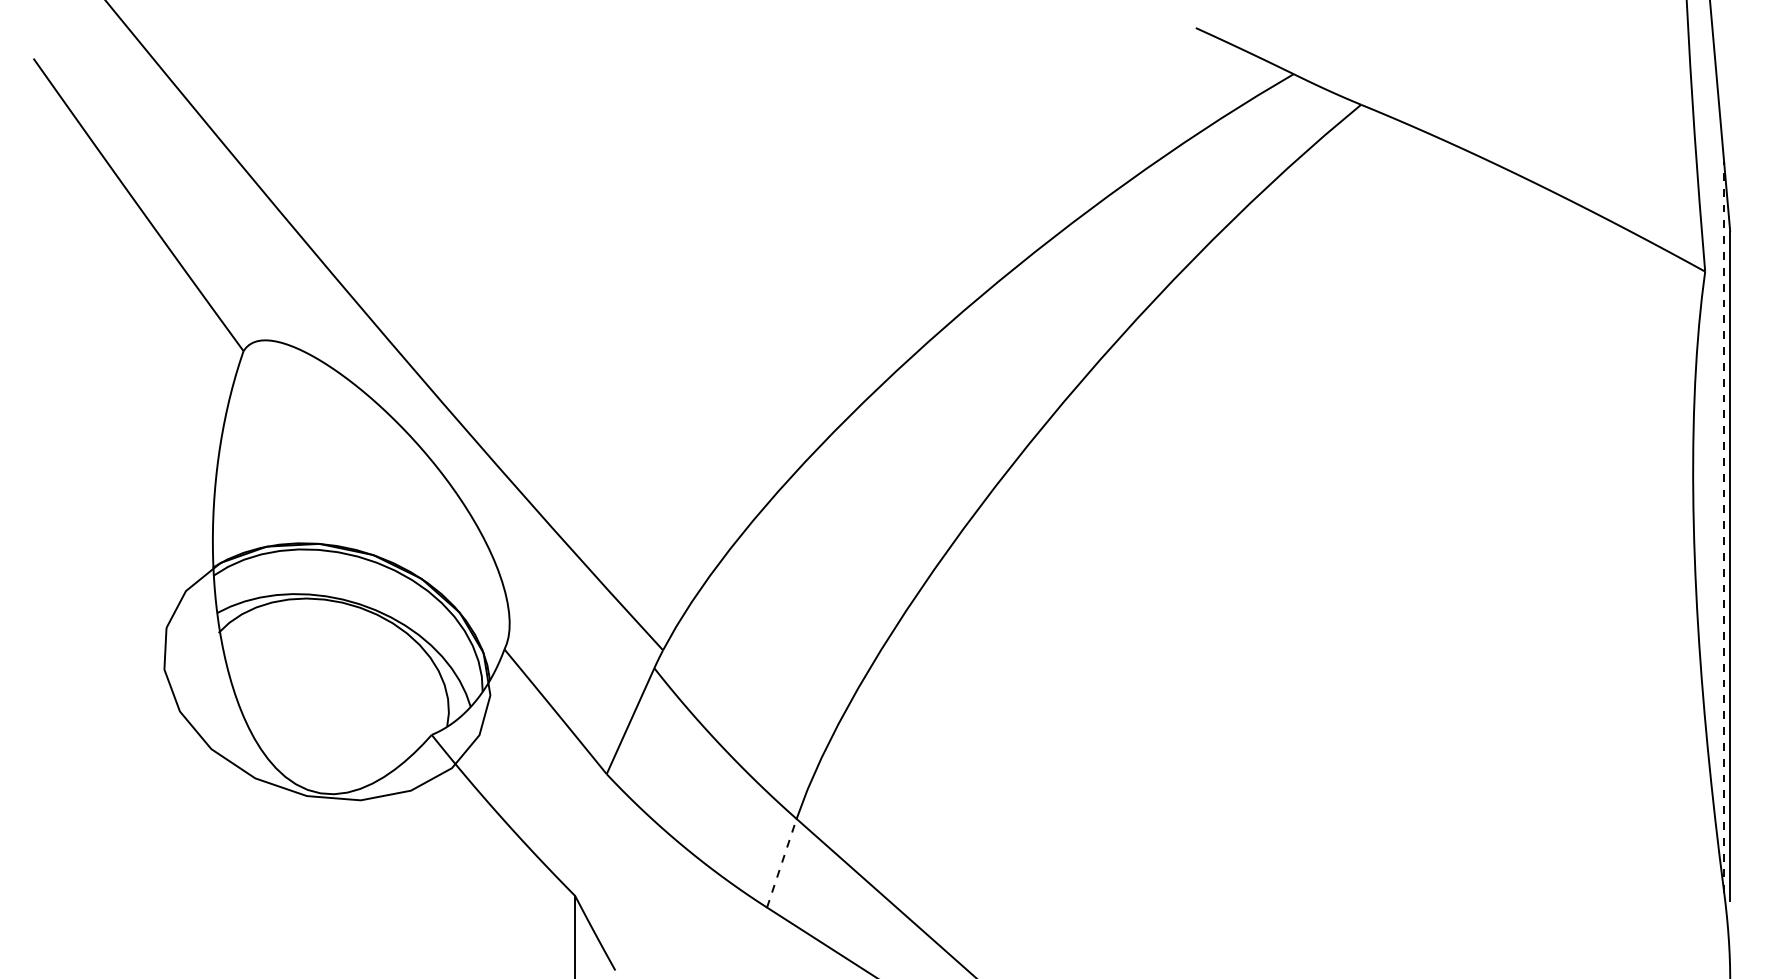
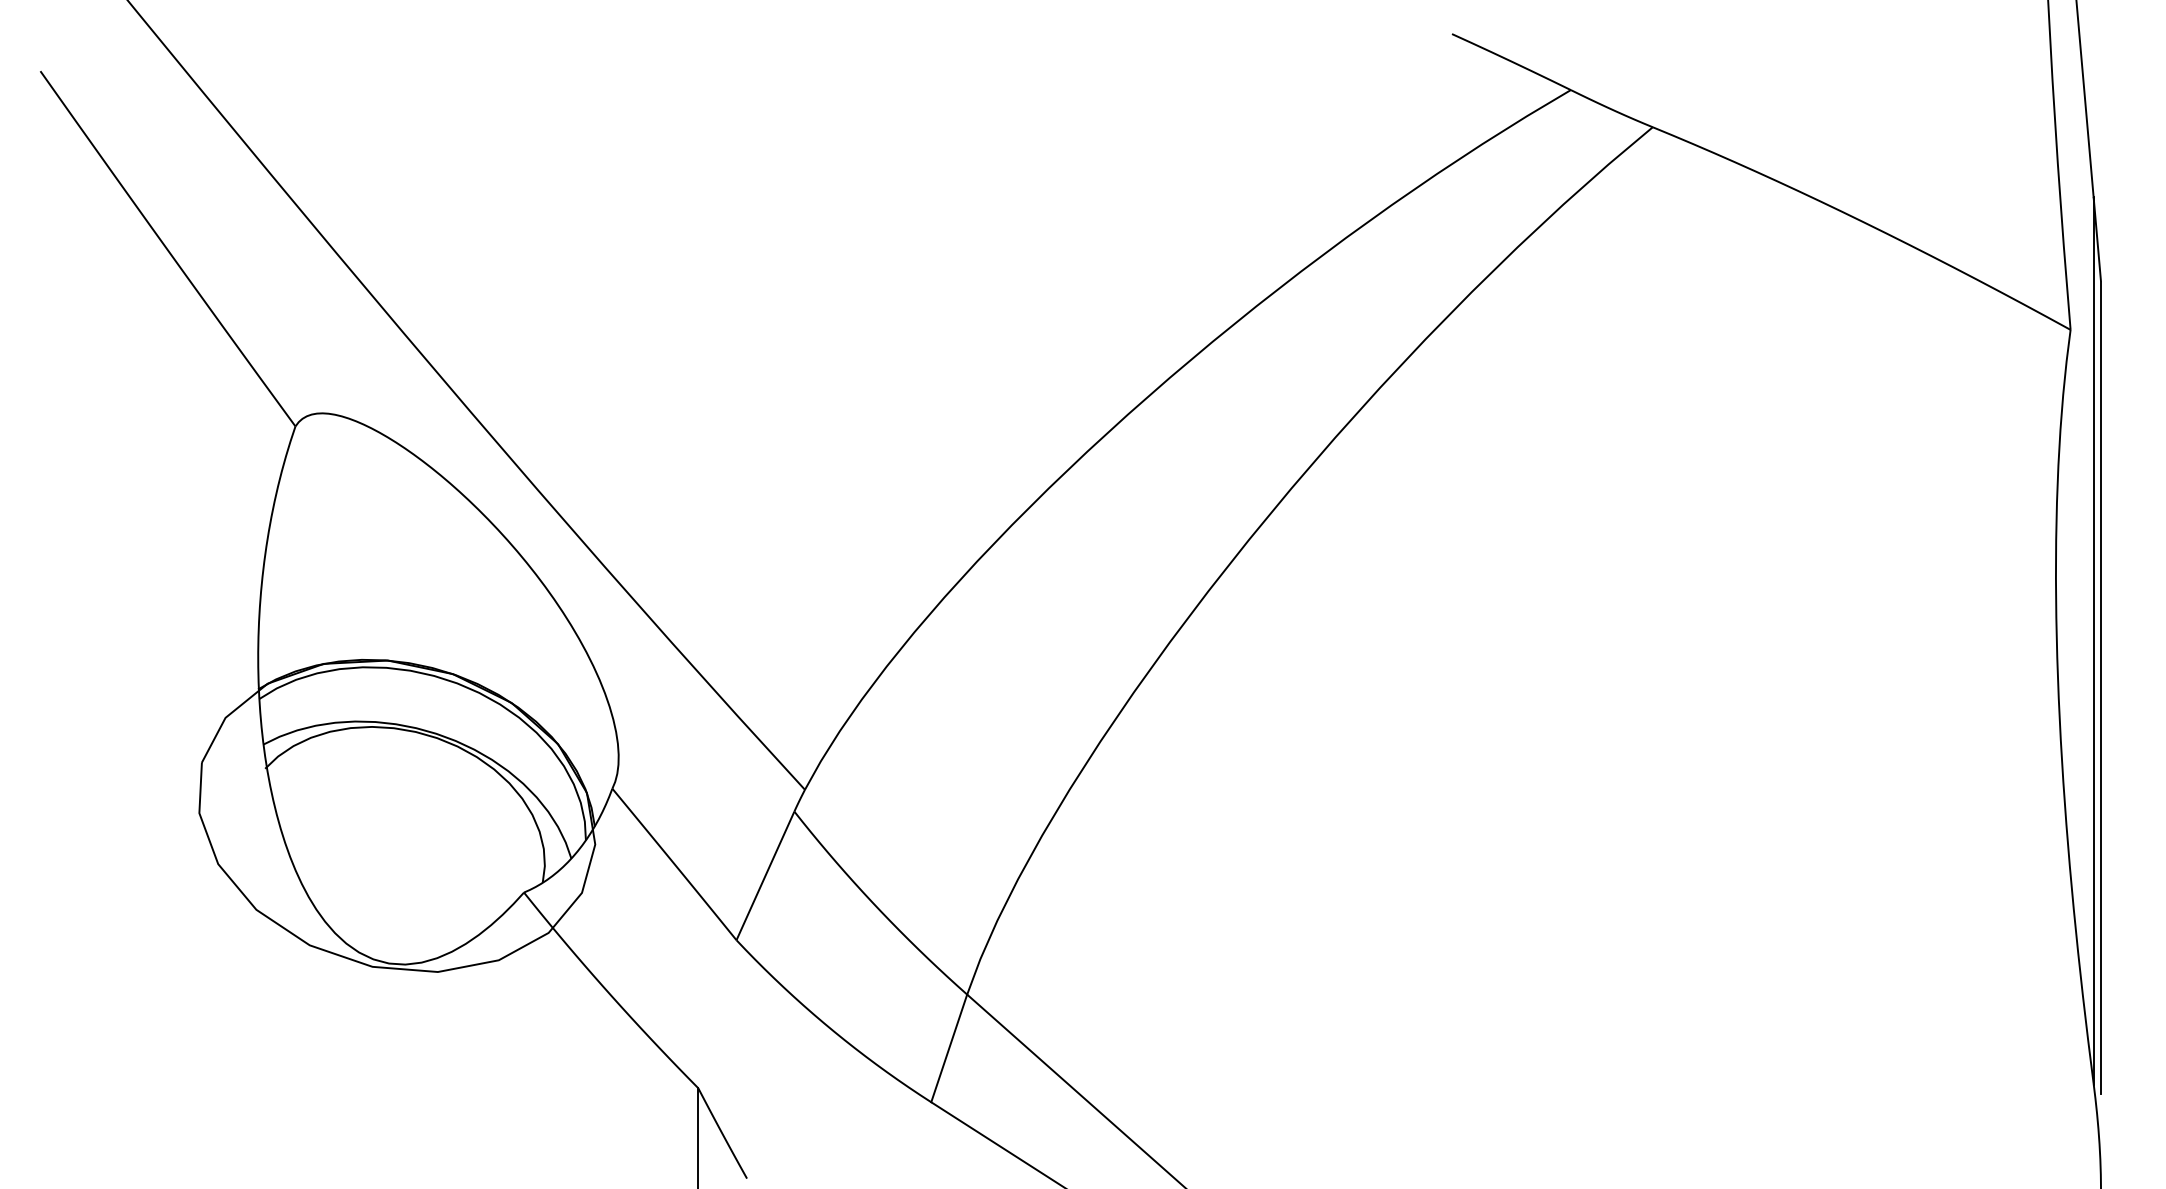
line: (1724, 528) -> (2093, 641), dashed -> solid
line: (782, 863) -> (949, 1048), dashed -> solid

